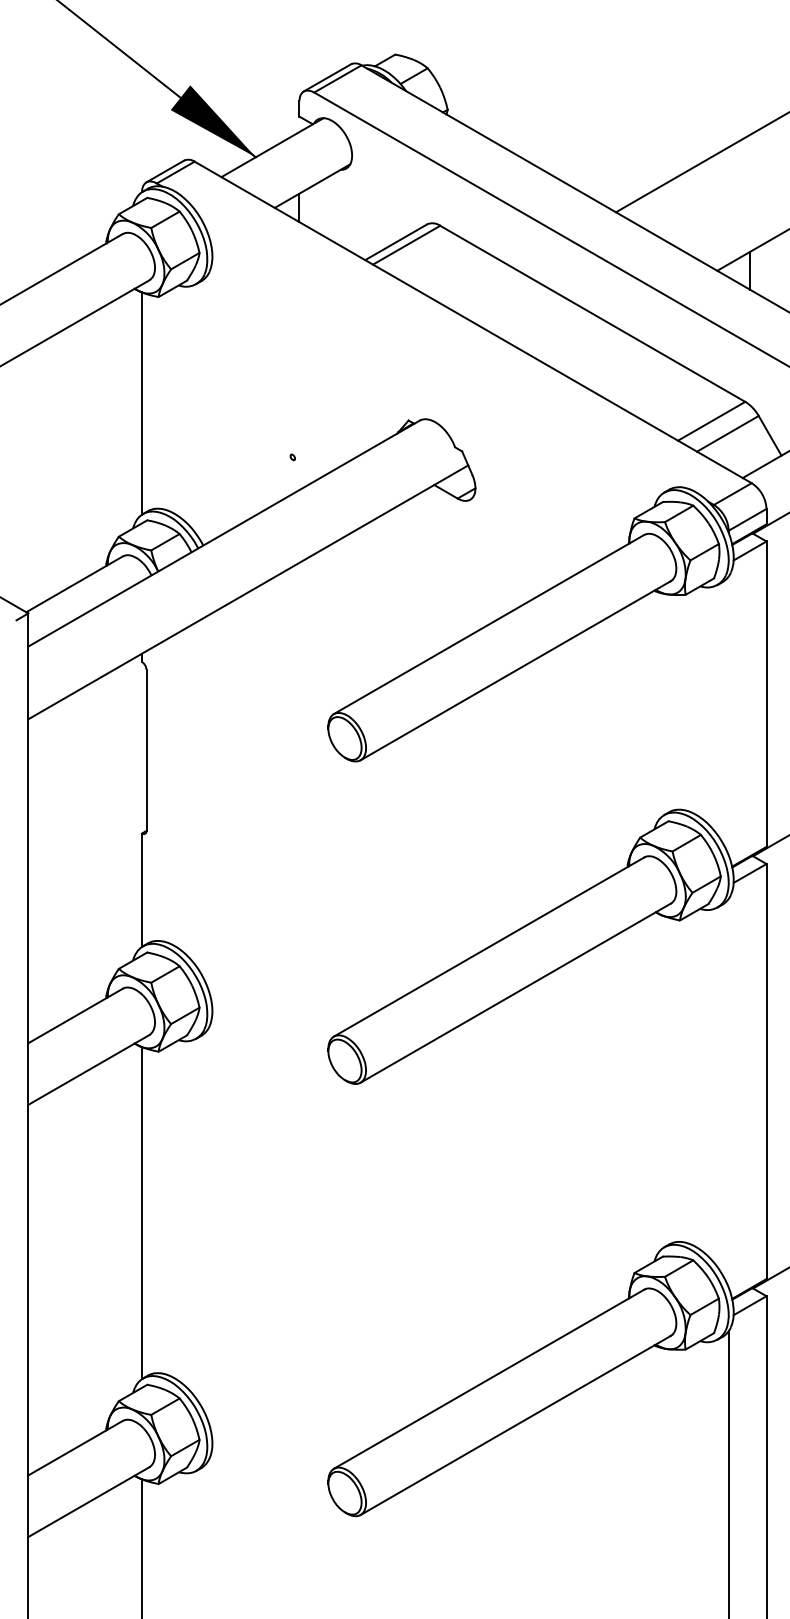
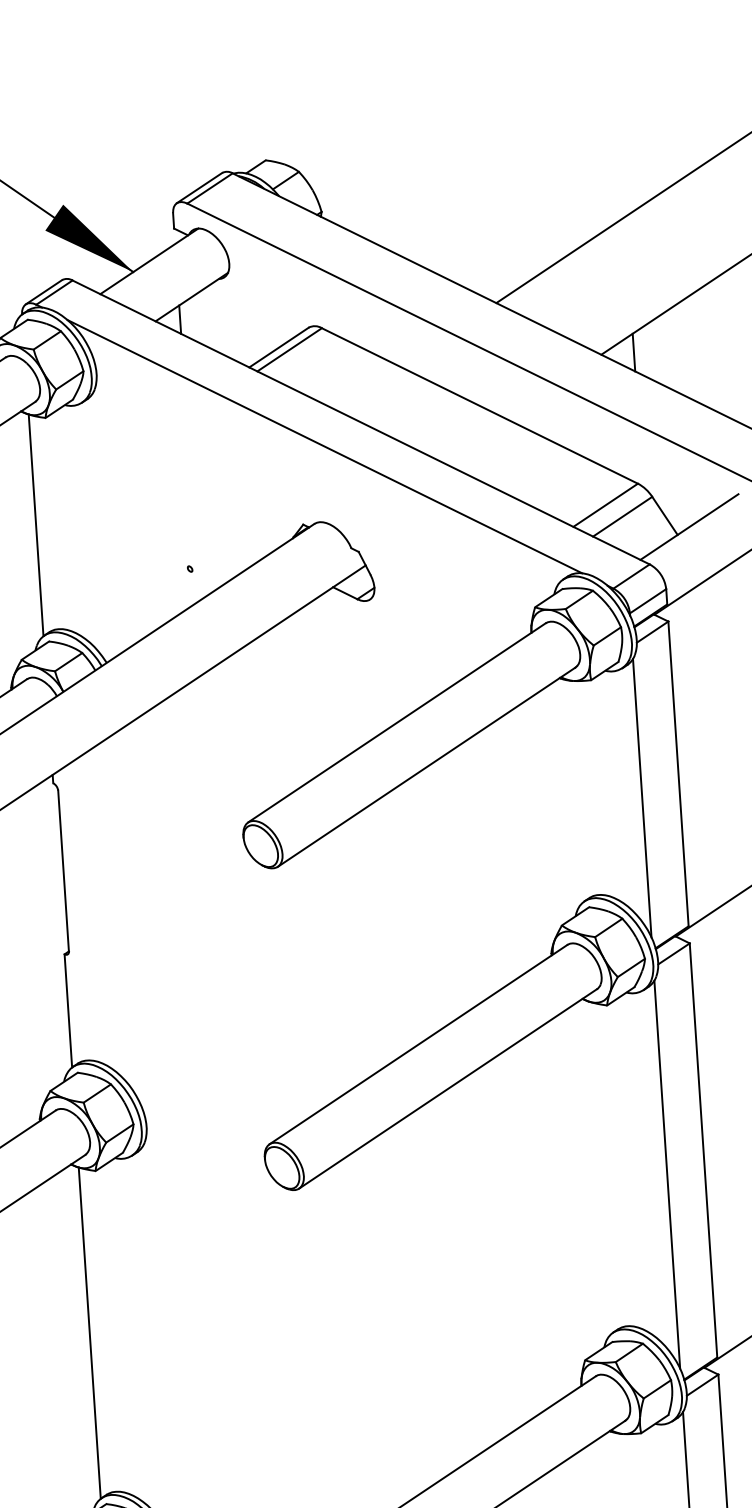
line: (435, 343) -> (324, 445), added
line: (728, 715) -> (641, 797), added
line: (728, 1092) -> (666, 1173), added

